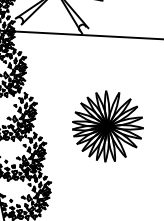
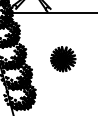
part: (106, 124) -> (62, 58), size x0.7

